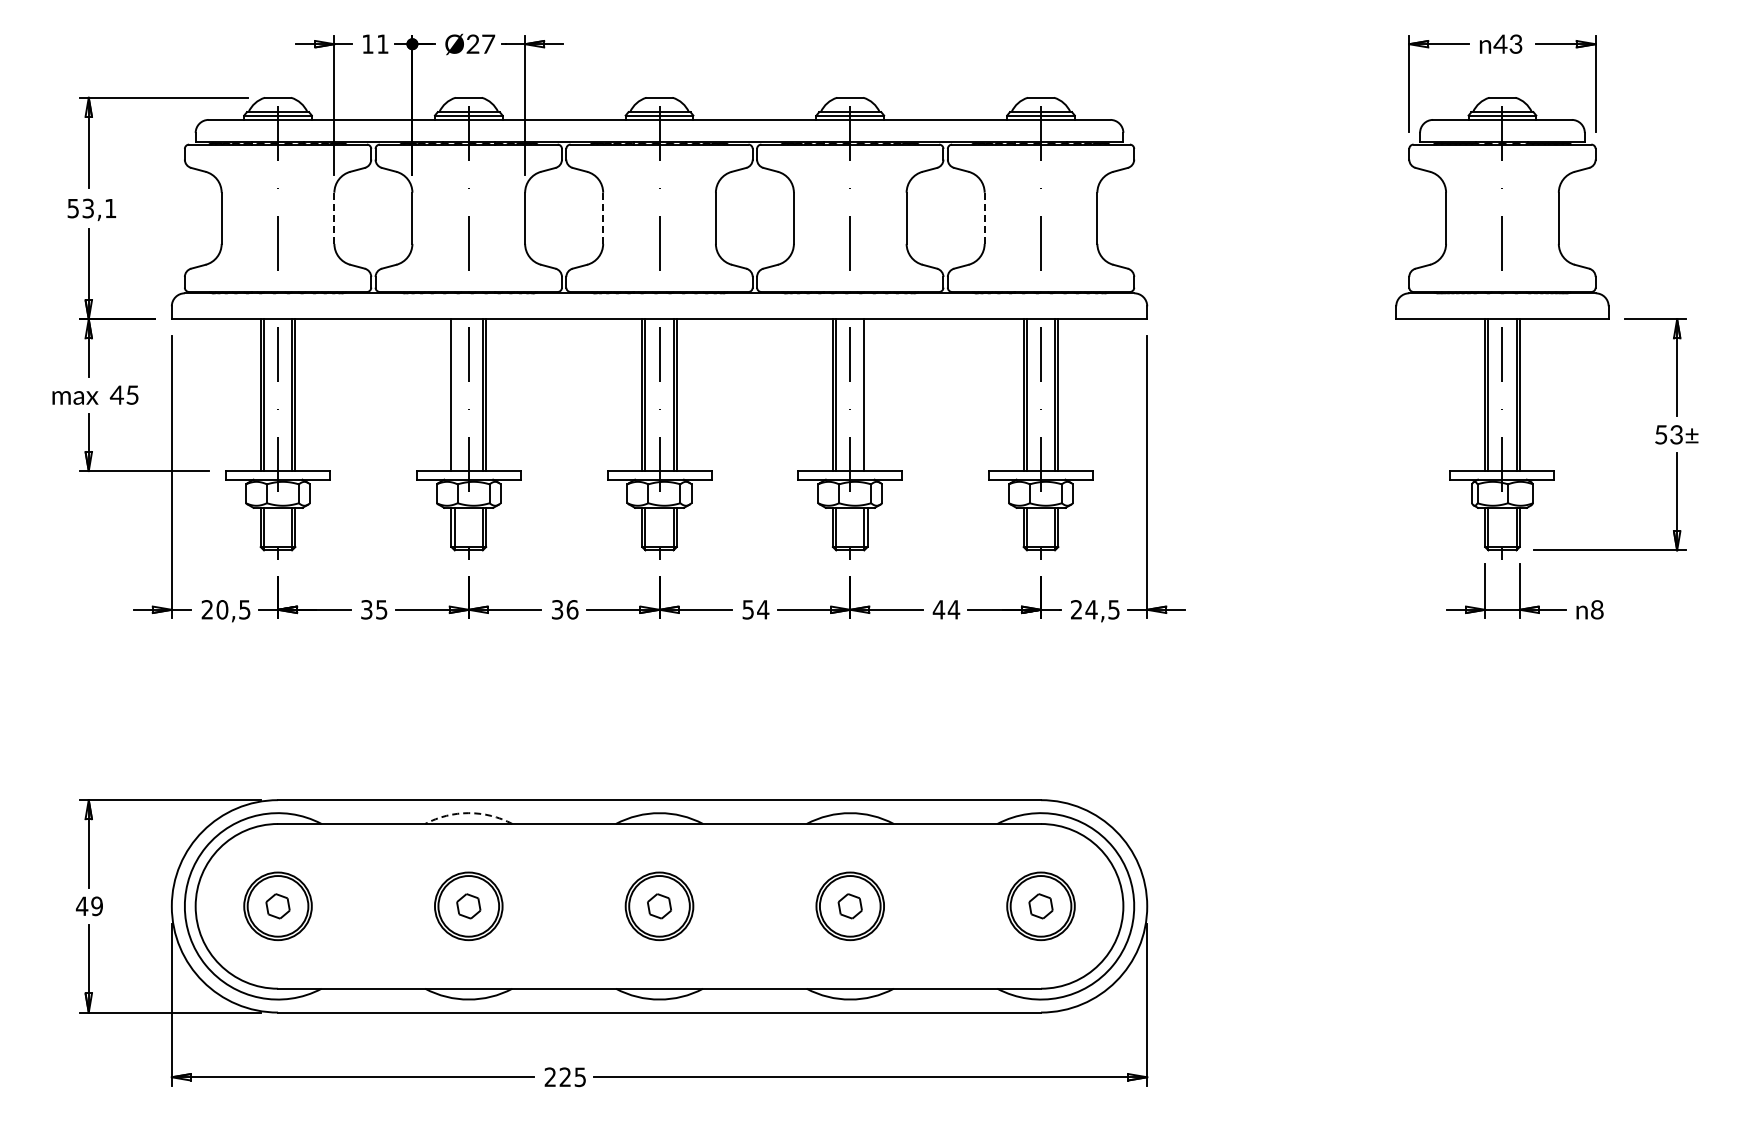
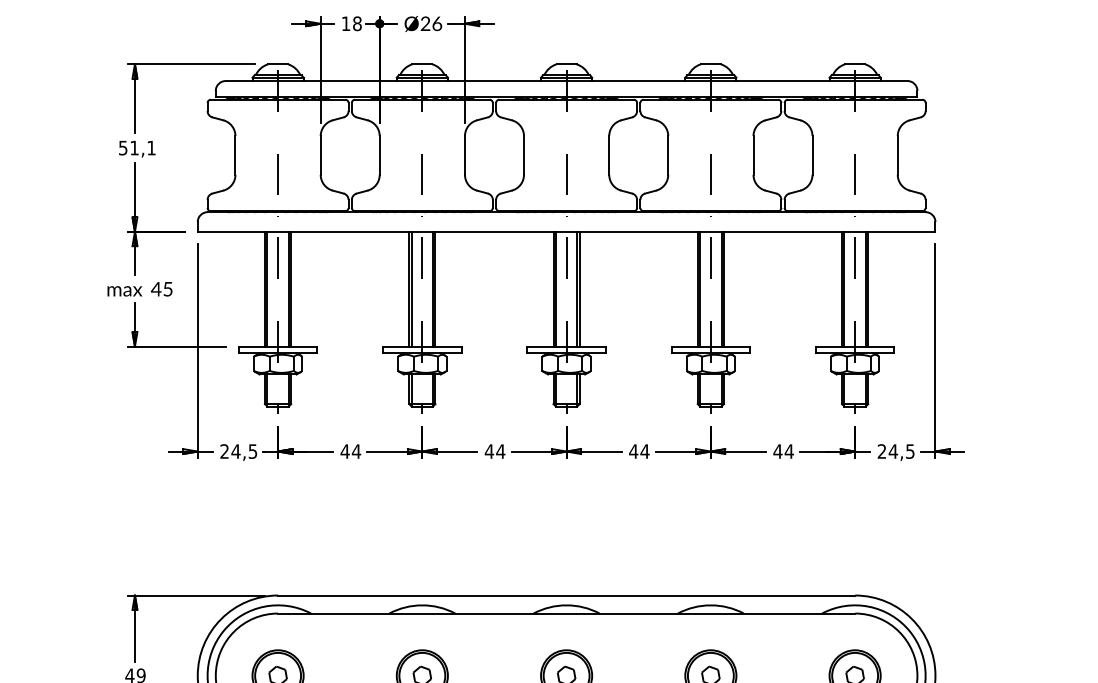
text: (382, 43) -> (357, 23), 11 -> 18
text: (488, 43) -> (437, 23), Ø27 -> Ø26
text: (87, 208) -> (133, 148), 53,1 -> 51,1
line: (334, 218) -> (320, 155), dashed -> solid
line: (603, 218) -> (524, 155), dashed -> solid
line: (984, 218) -> (812, 155), dashed -> solid
line: (454, 395) -> (411, 289), added
line: (867, 395) -> (723, 289), added
text: (222, 609) -> (236, 451), 20,5 -> 24,5
text: (373, 609) -> (350, 451), 35 -> 44
text: (564, 609) -> (494, 451), 36 -> 44
text: (748, 609) -> (633, 451), 54 -> 44
arc: (468, 813) -> (422, 605), dashed -> solid

